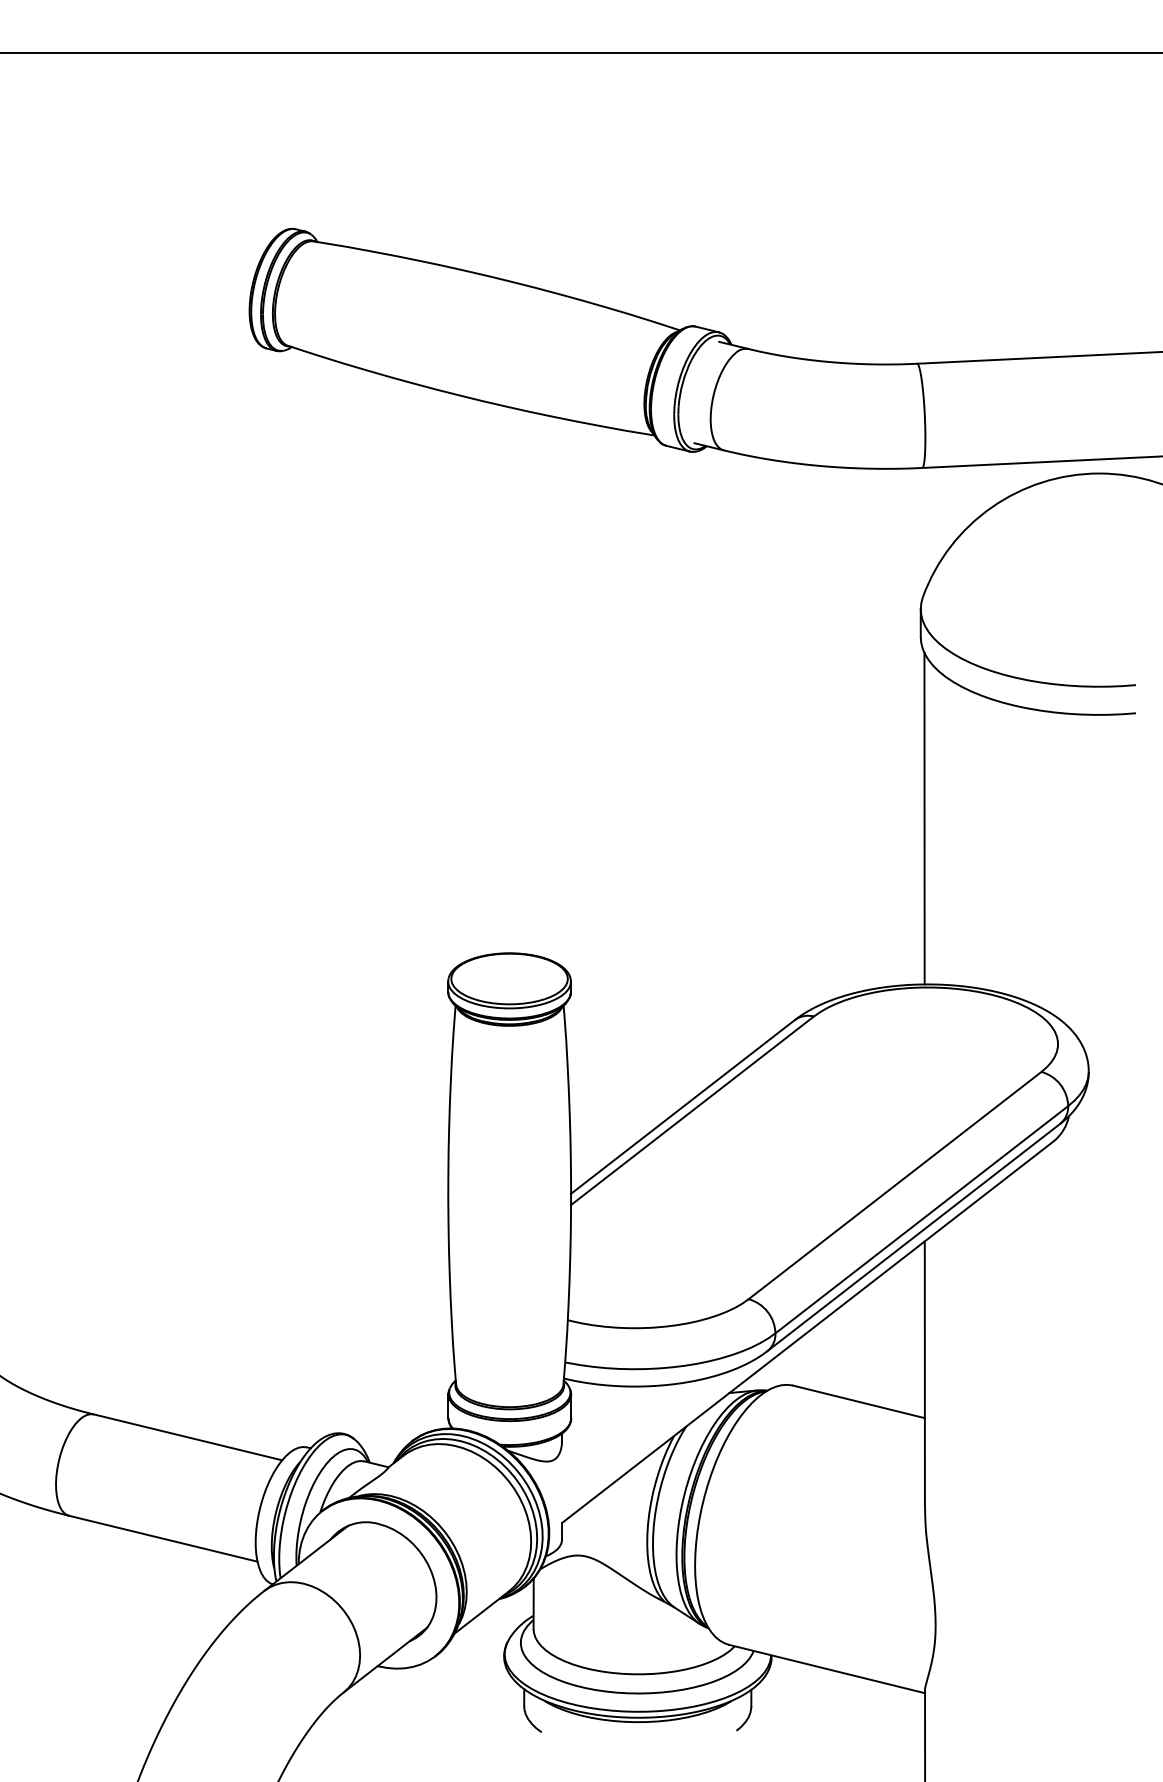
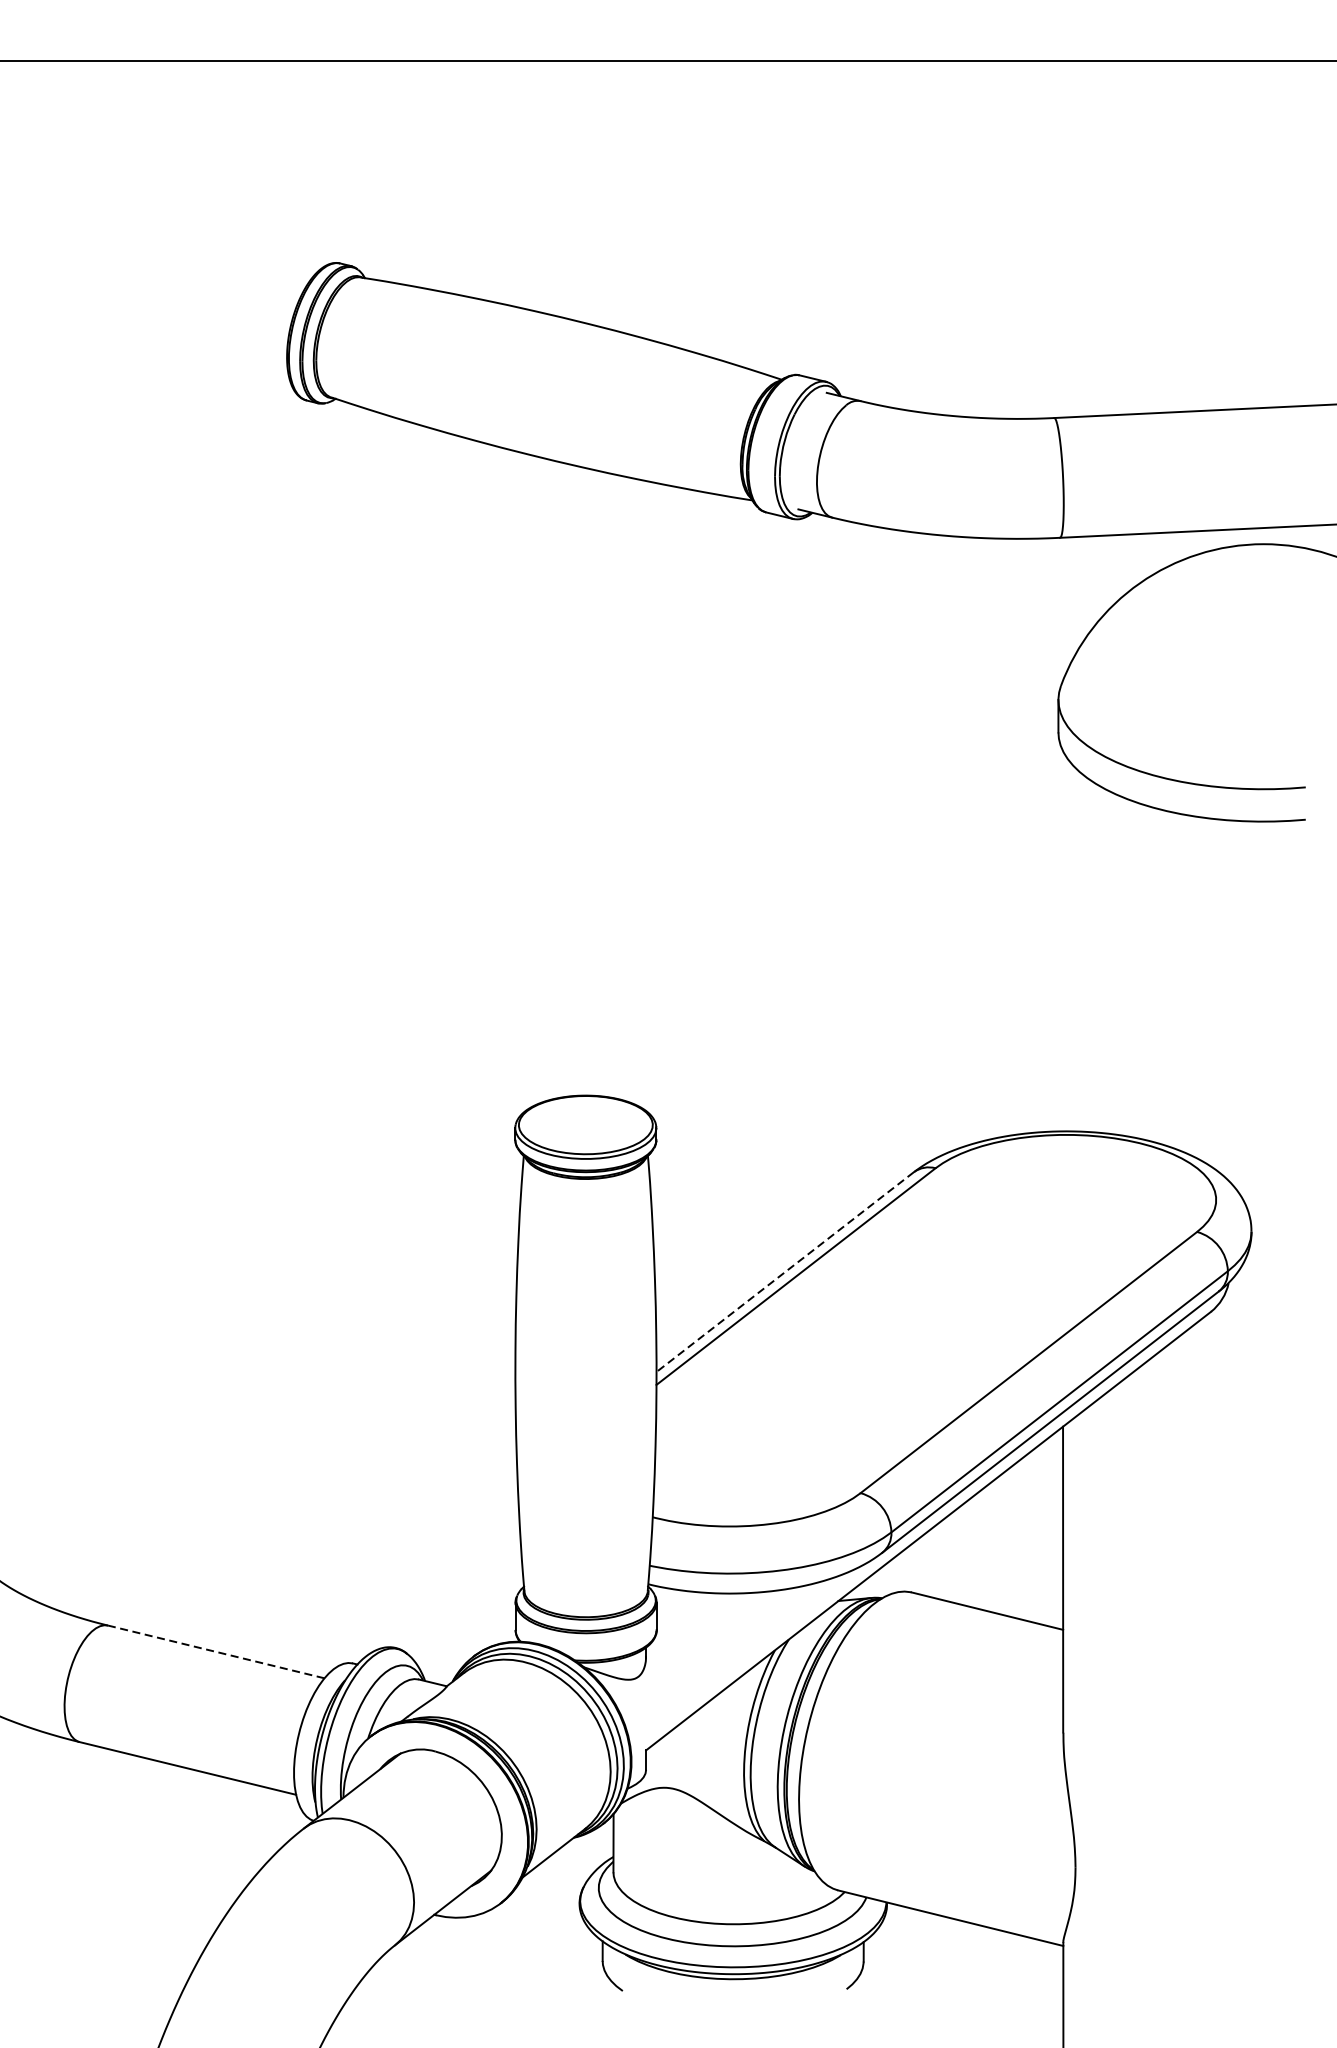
line: (924, 818) -> (1062, 940), removed
line: (683, 1106) -> (785, 1271), solid -> dashed
line: (188, 1437) -> (216, 1652), solid -> dashed

